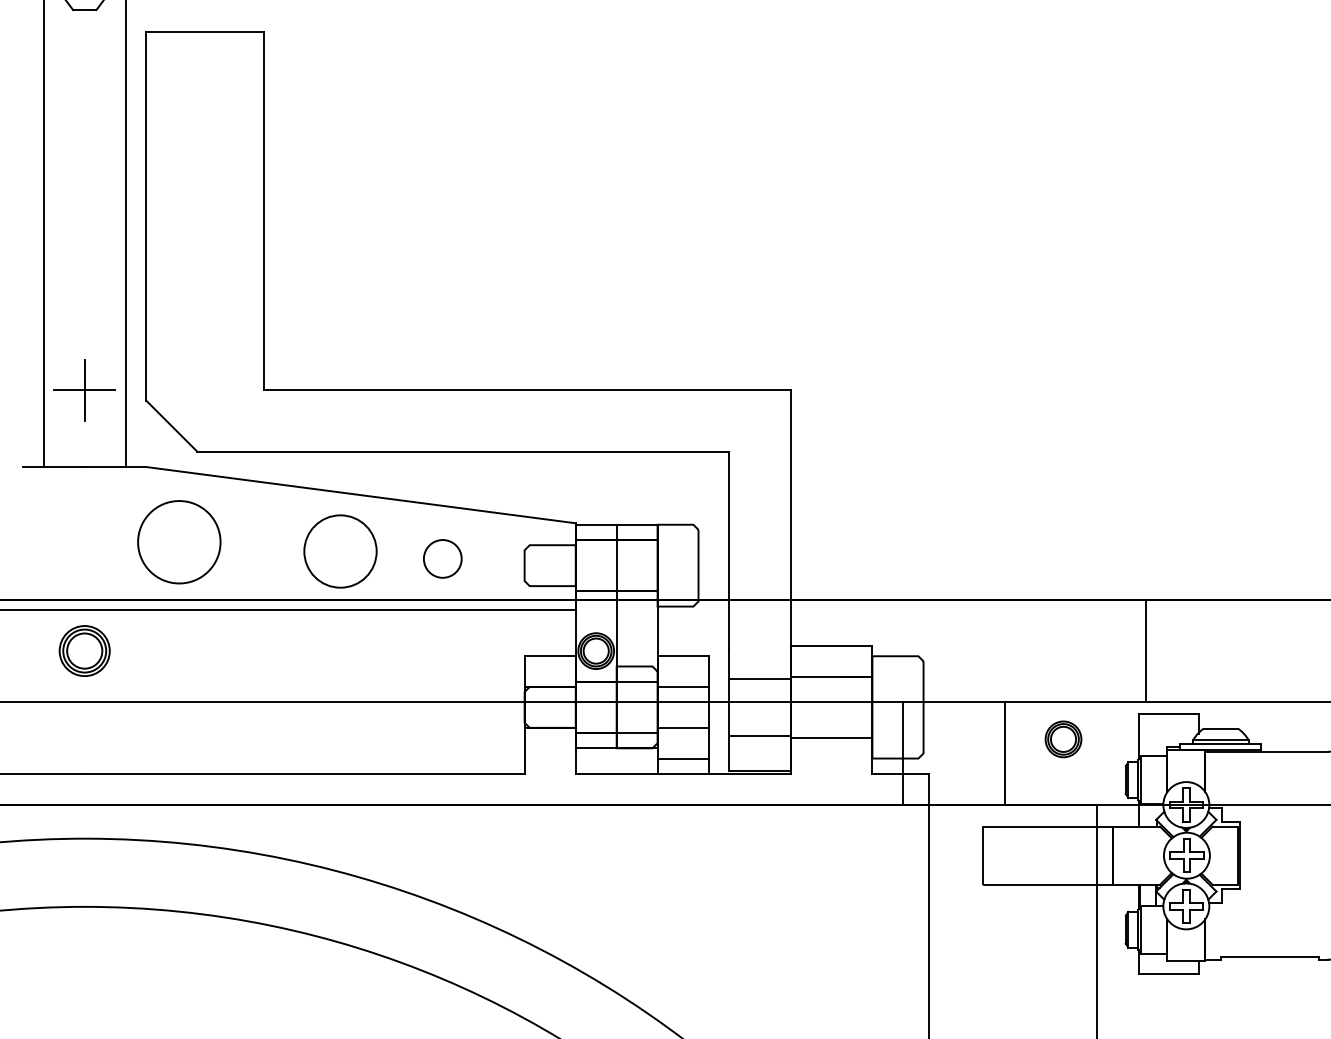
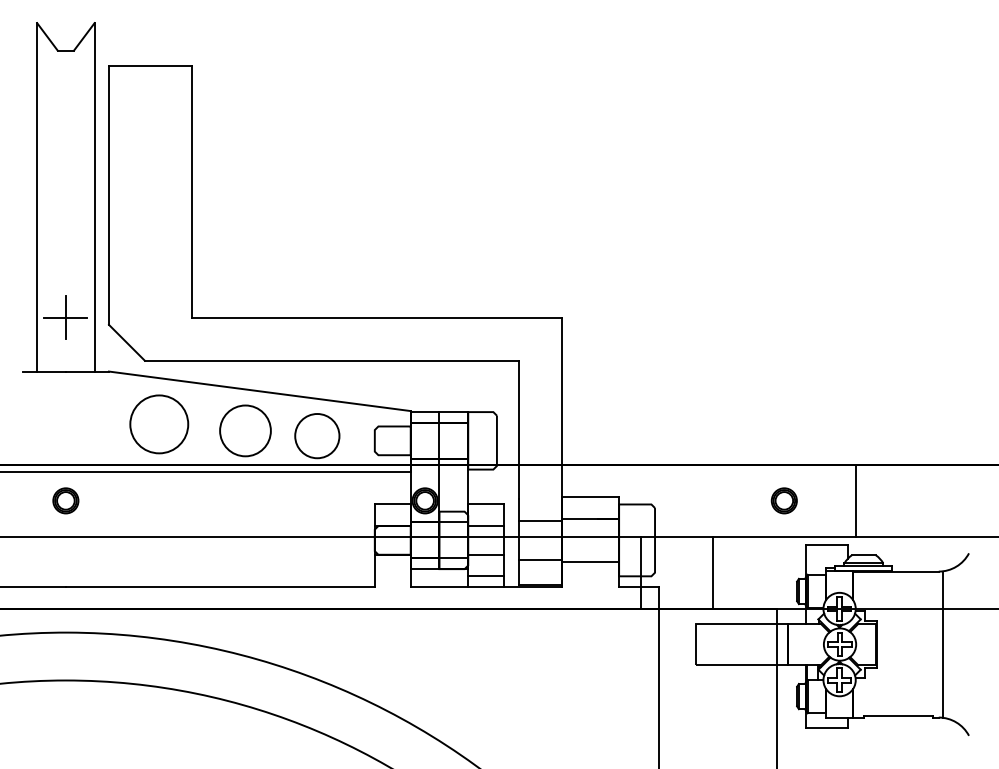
circle: (179, 542) -> (159, 424), moved
circle: (443, 558) -> (317, 435), size x1.67
part: (84, 650) -> (65, 500), size x0.71
line: (1146, 650) -> (856, 500), moved
part: (1062, 738) -> (783, 500), moved

